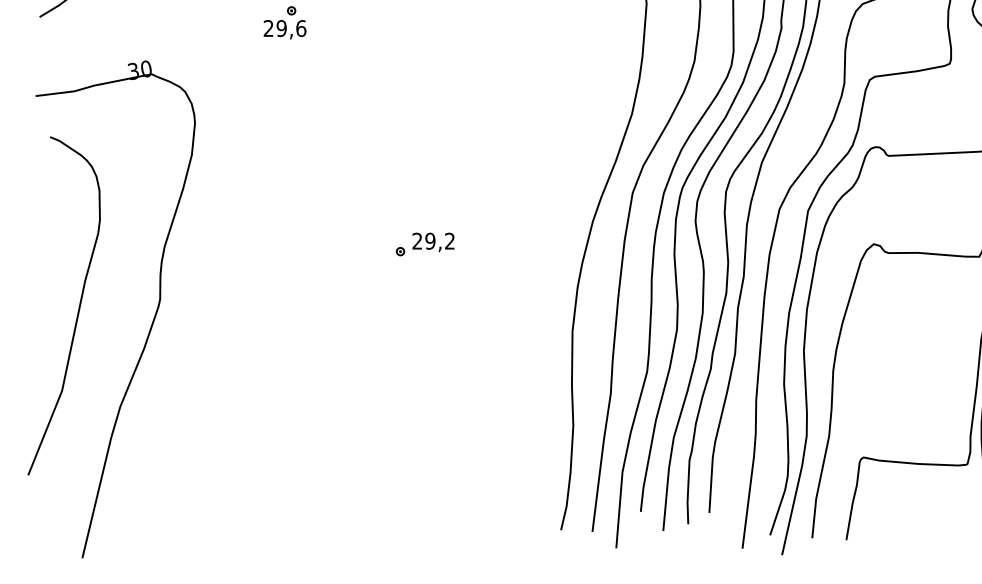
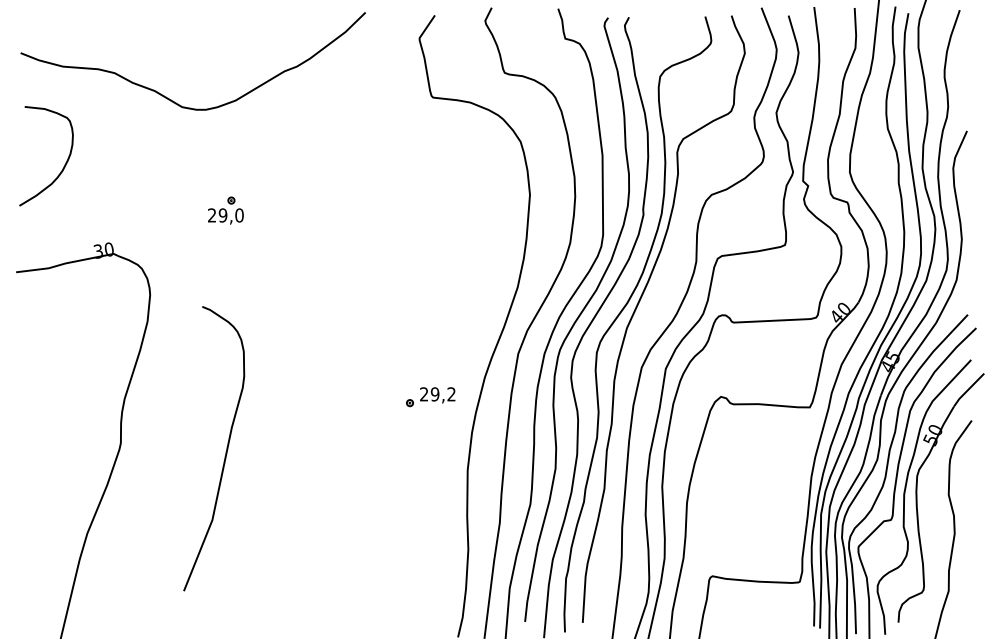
text: (301, 28) -> (239, 215), 29,6 -> 29,0
part: (424, 244) -> (430, 397), moved
curve: (77, 309) -> (225, 451), moved

